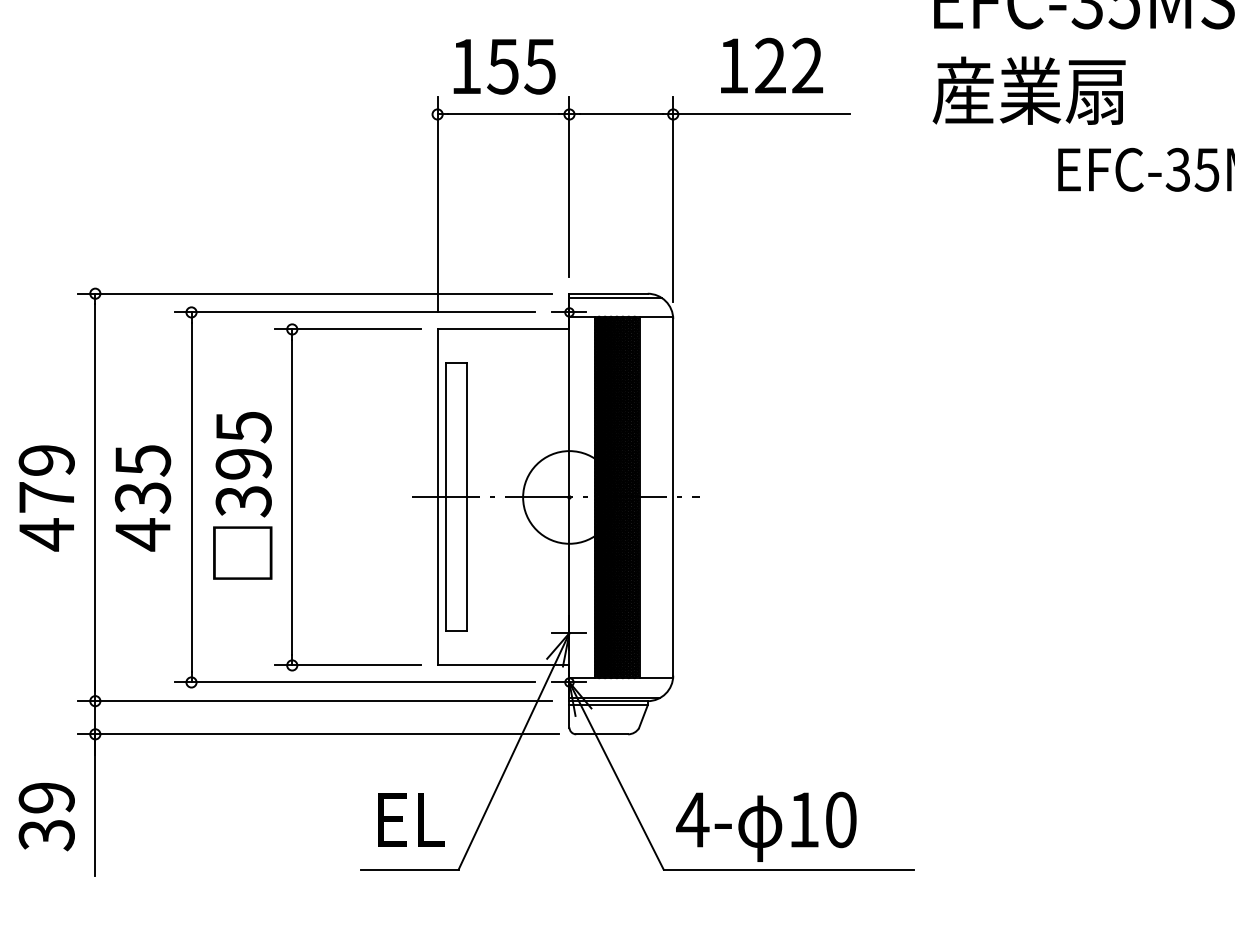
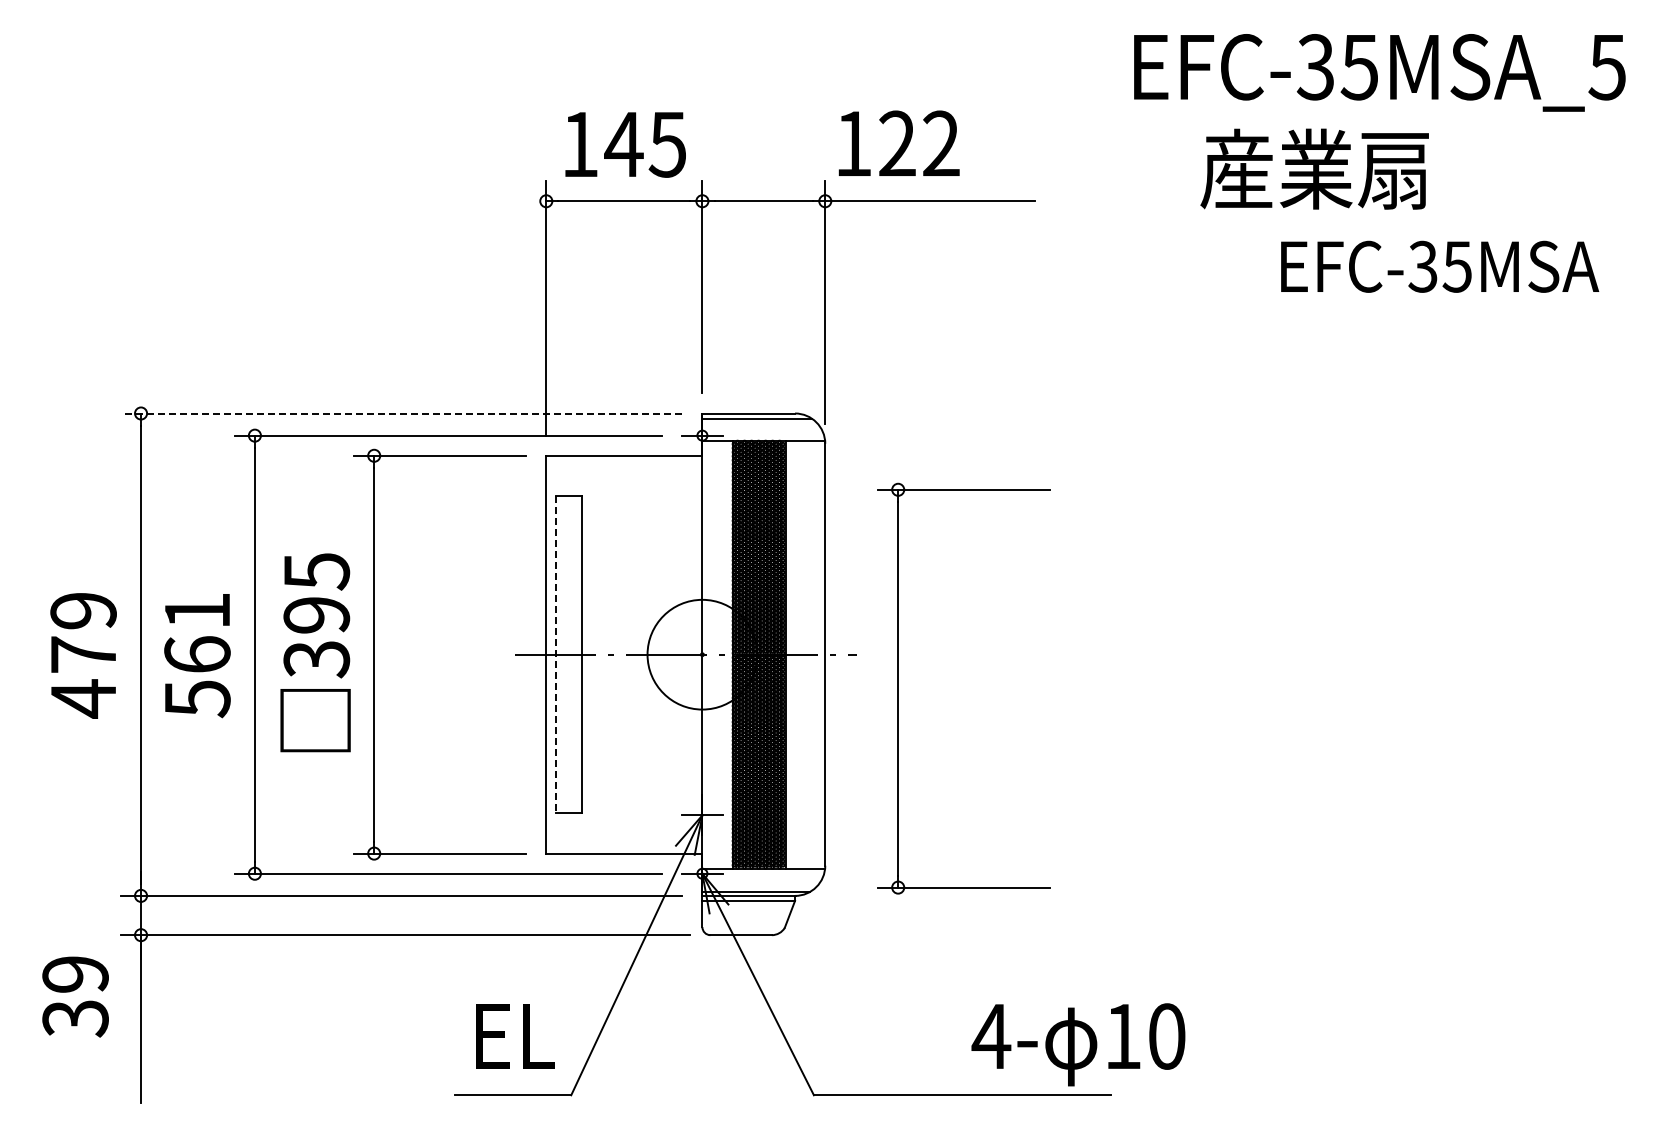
text: (771, 64) -> (898, 142), moved
text: (502, 66) -> (623, 144), 155 -> 145
text: (1029, 90) -> (1314, 168), moved
line: (315, 293) -> (401, 413), solid -> dashed
line: (446, 497) -> (556, 654), solid -> dashed
text: (143, 498) -> (197, 655), 435 -> 561
part: (735, 525) -> (898, 688), added
text: (46, 816) -> (75, 996), moved
text: (766, 826) -> (1078, 1044), moved

